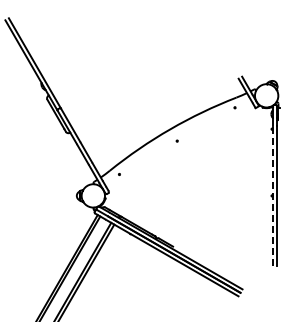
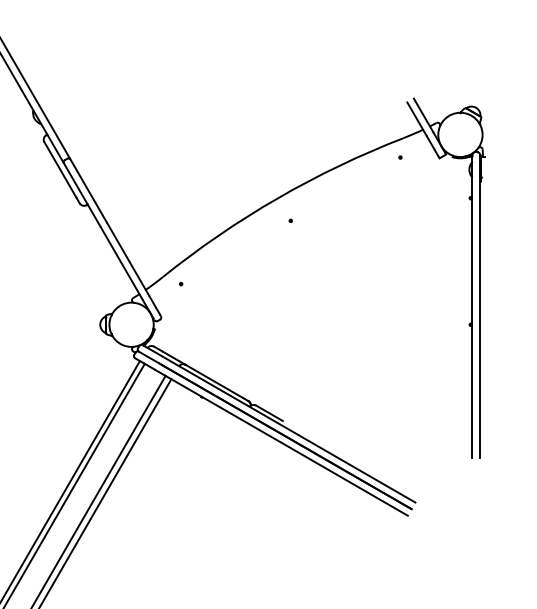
line: (272, 195) -> (471, 324), dashed -> solid

